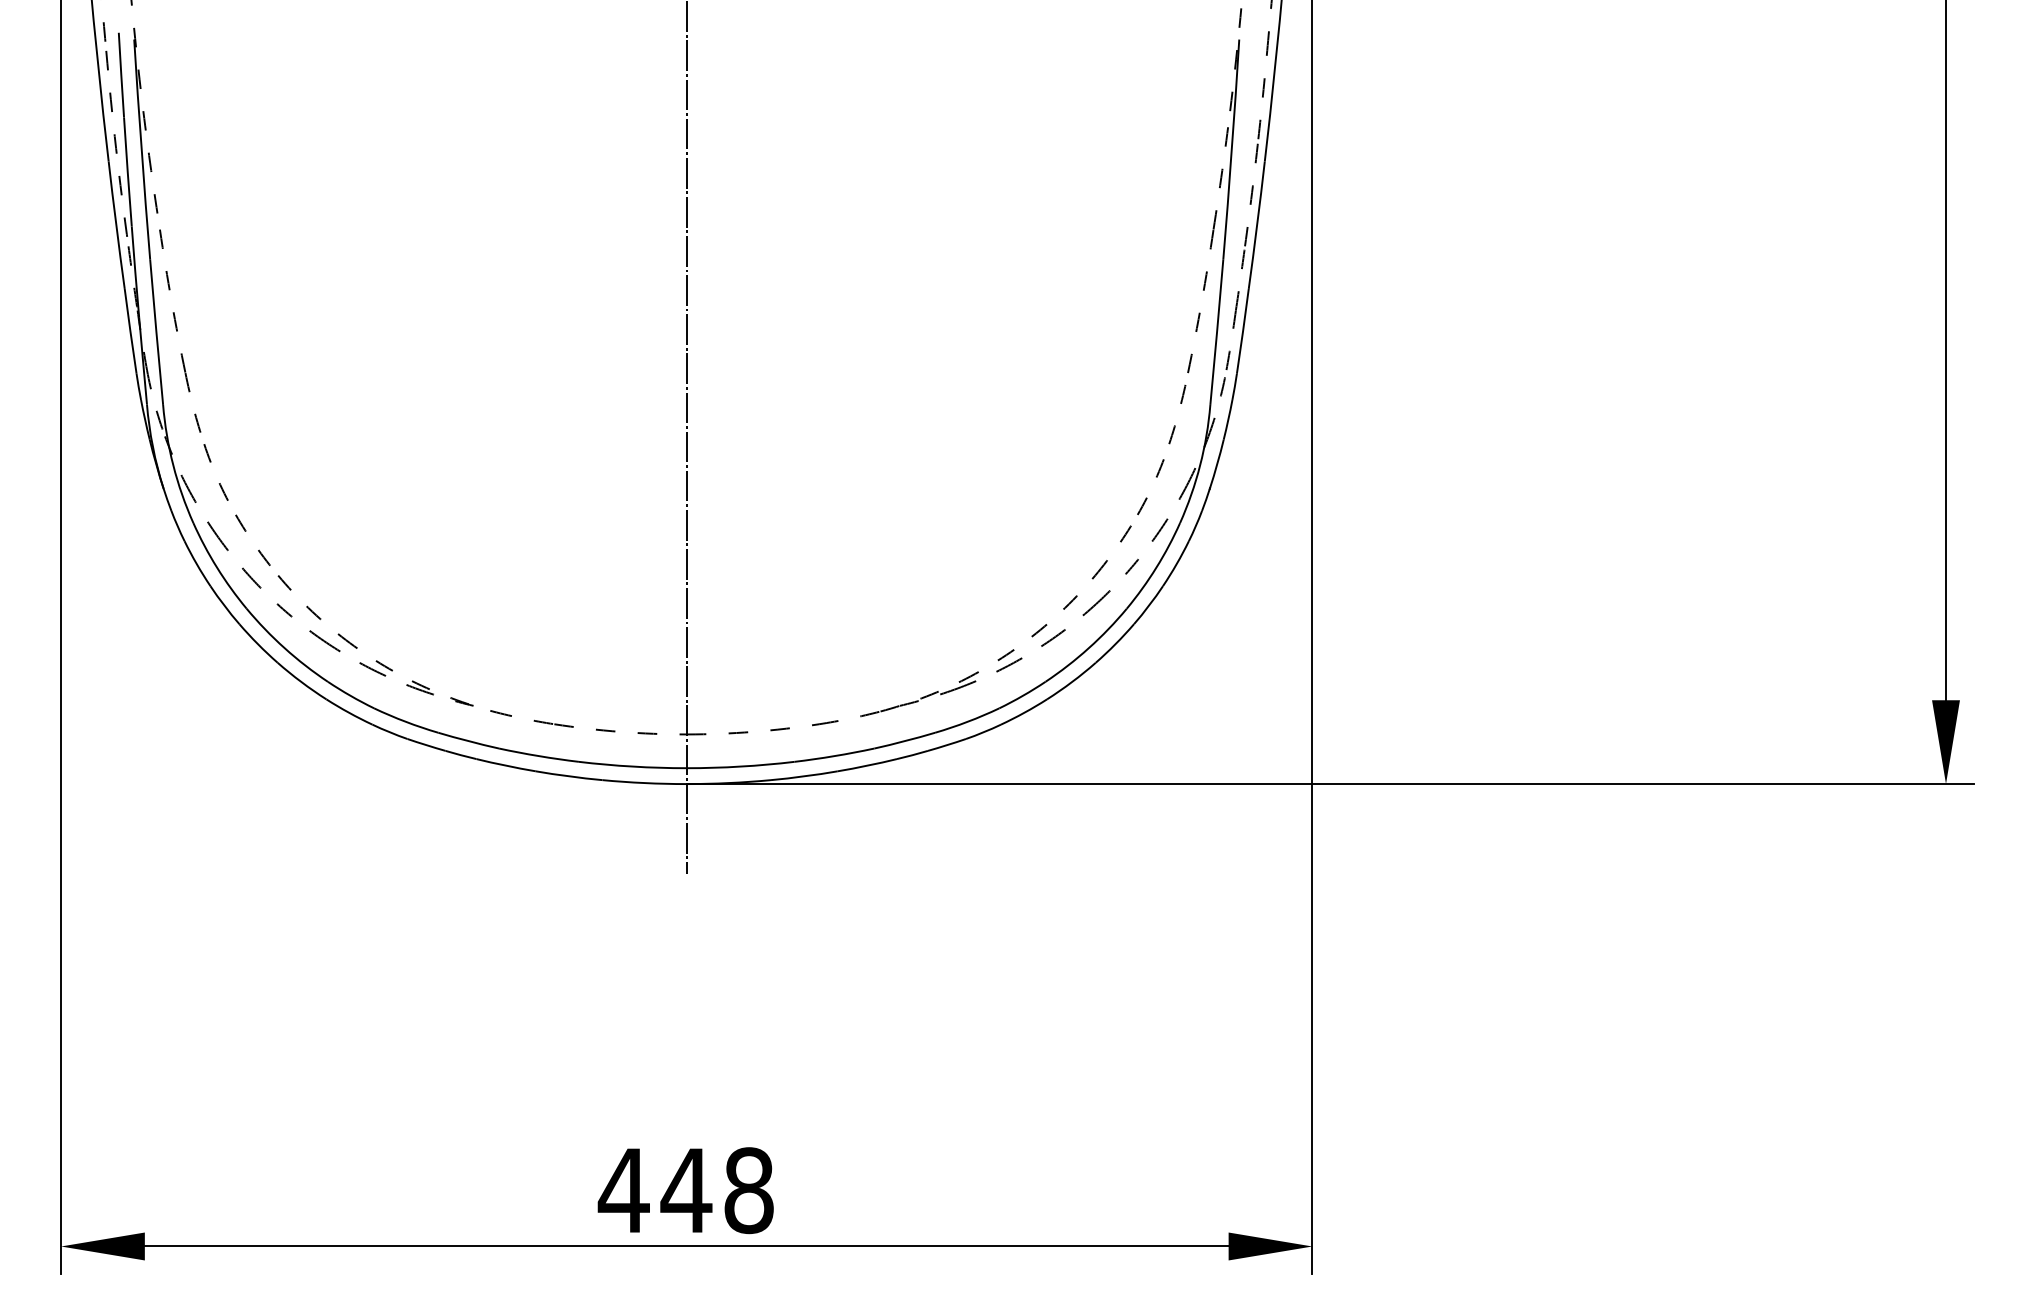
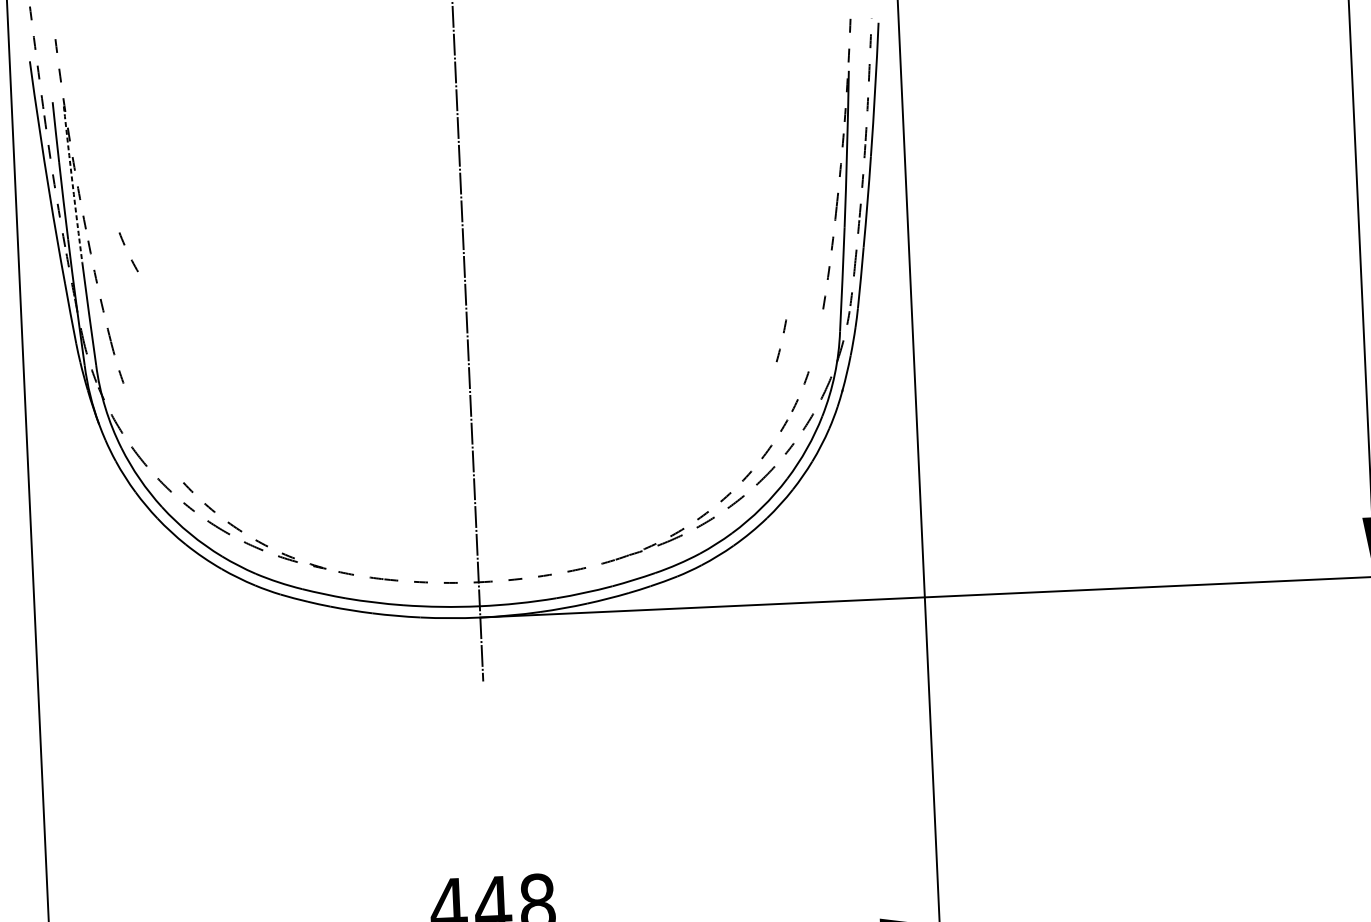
arc: (141, 149) -> (72, 184), solid -> dashed
arc: (1175, 425) -> (780, 348), moved
arc: (211, 462) -> (125, 245), moved
arc: (246, 531) -> (159, 452), removed

